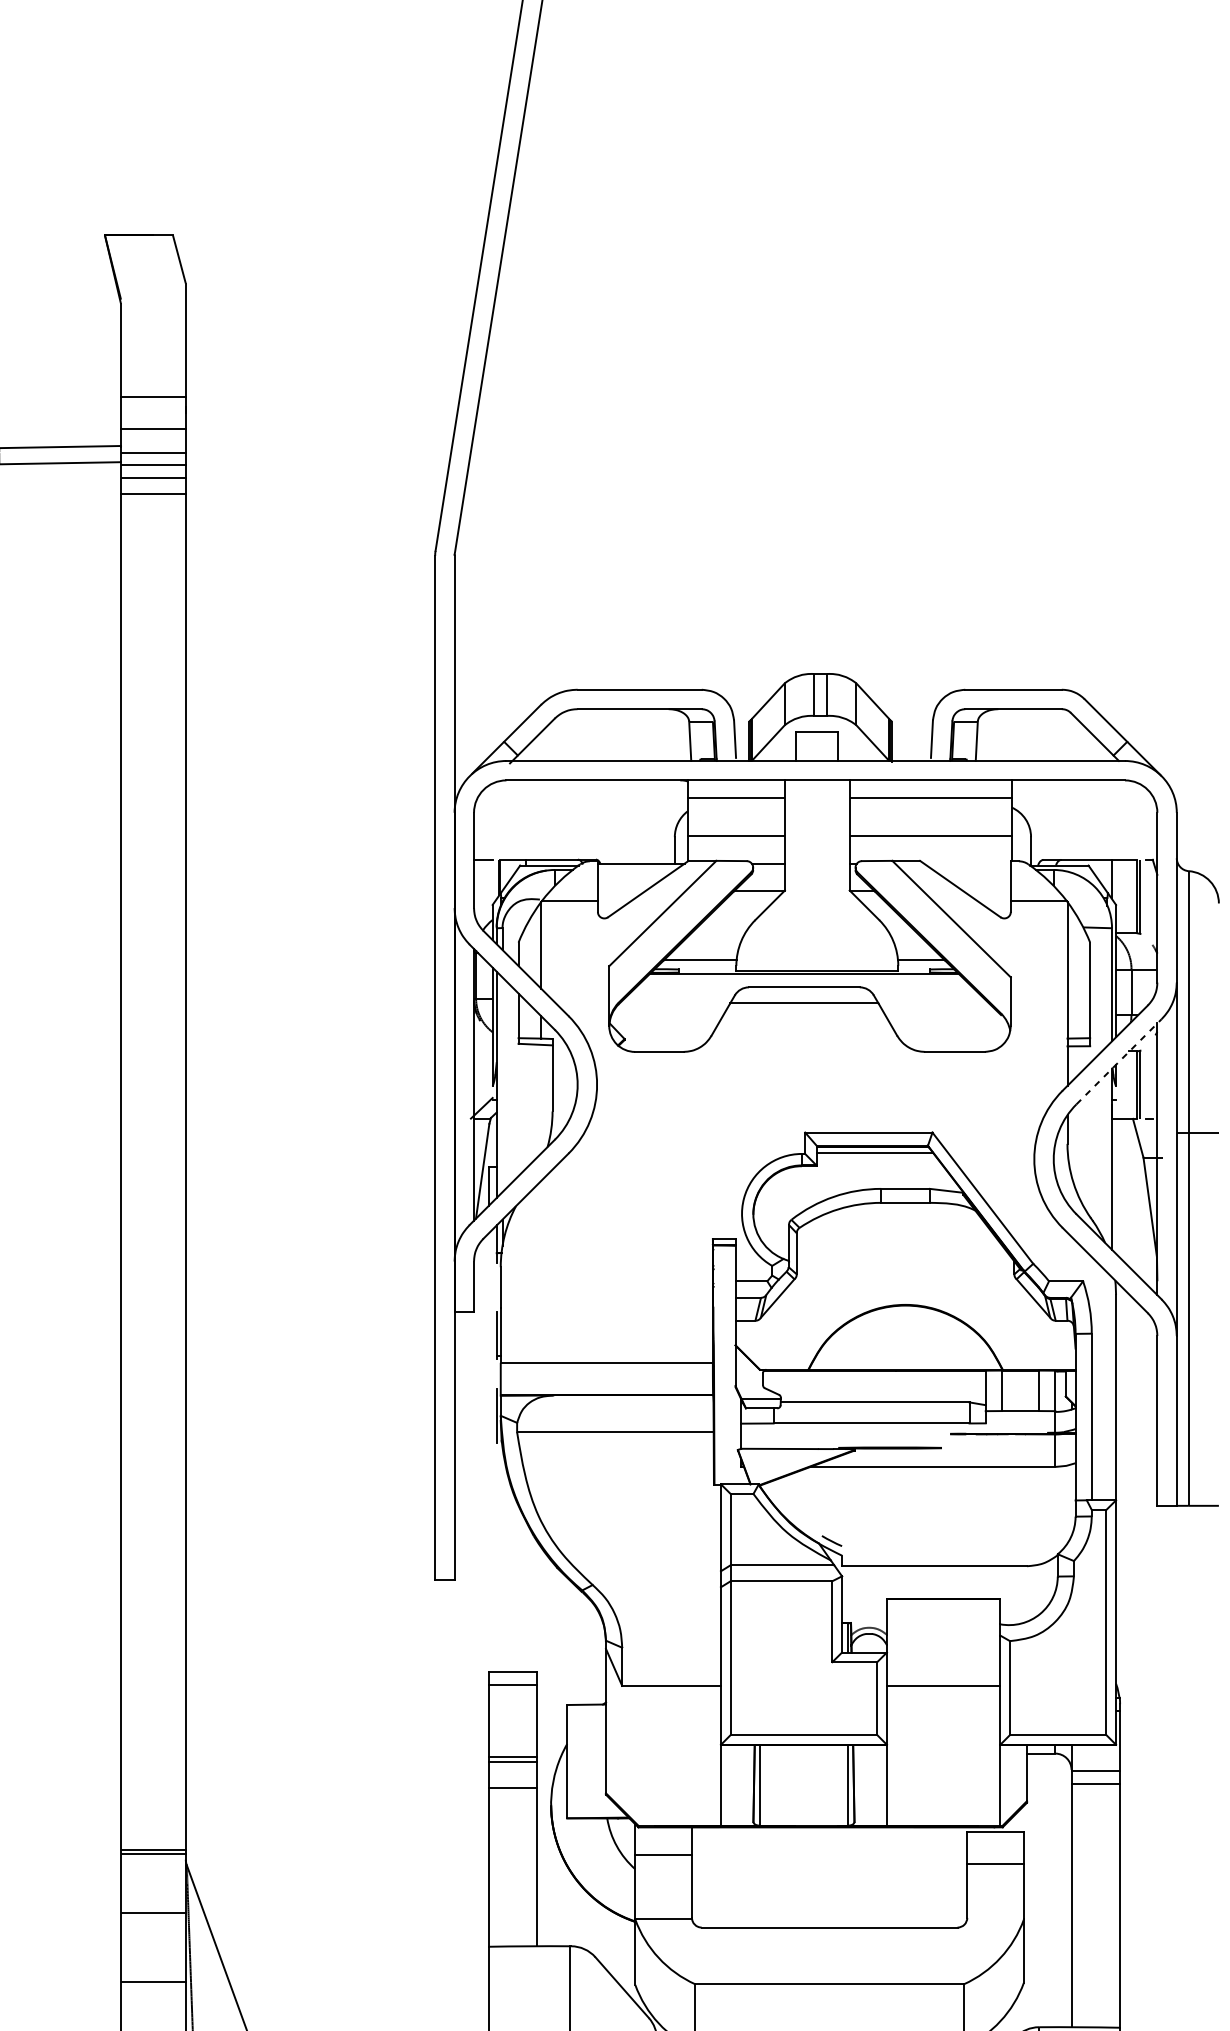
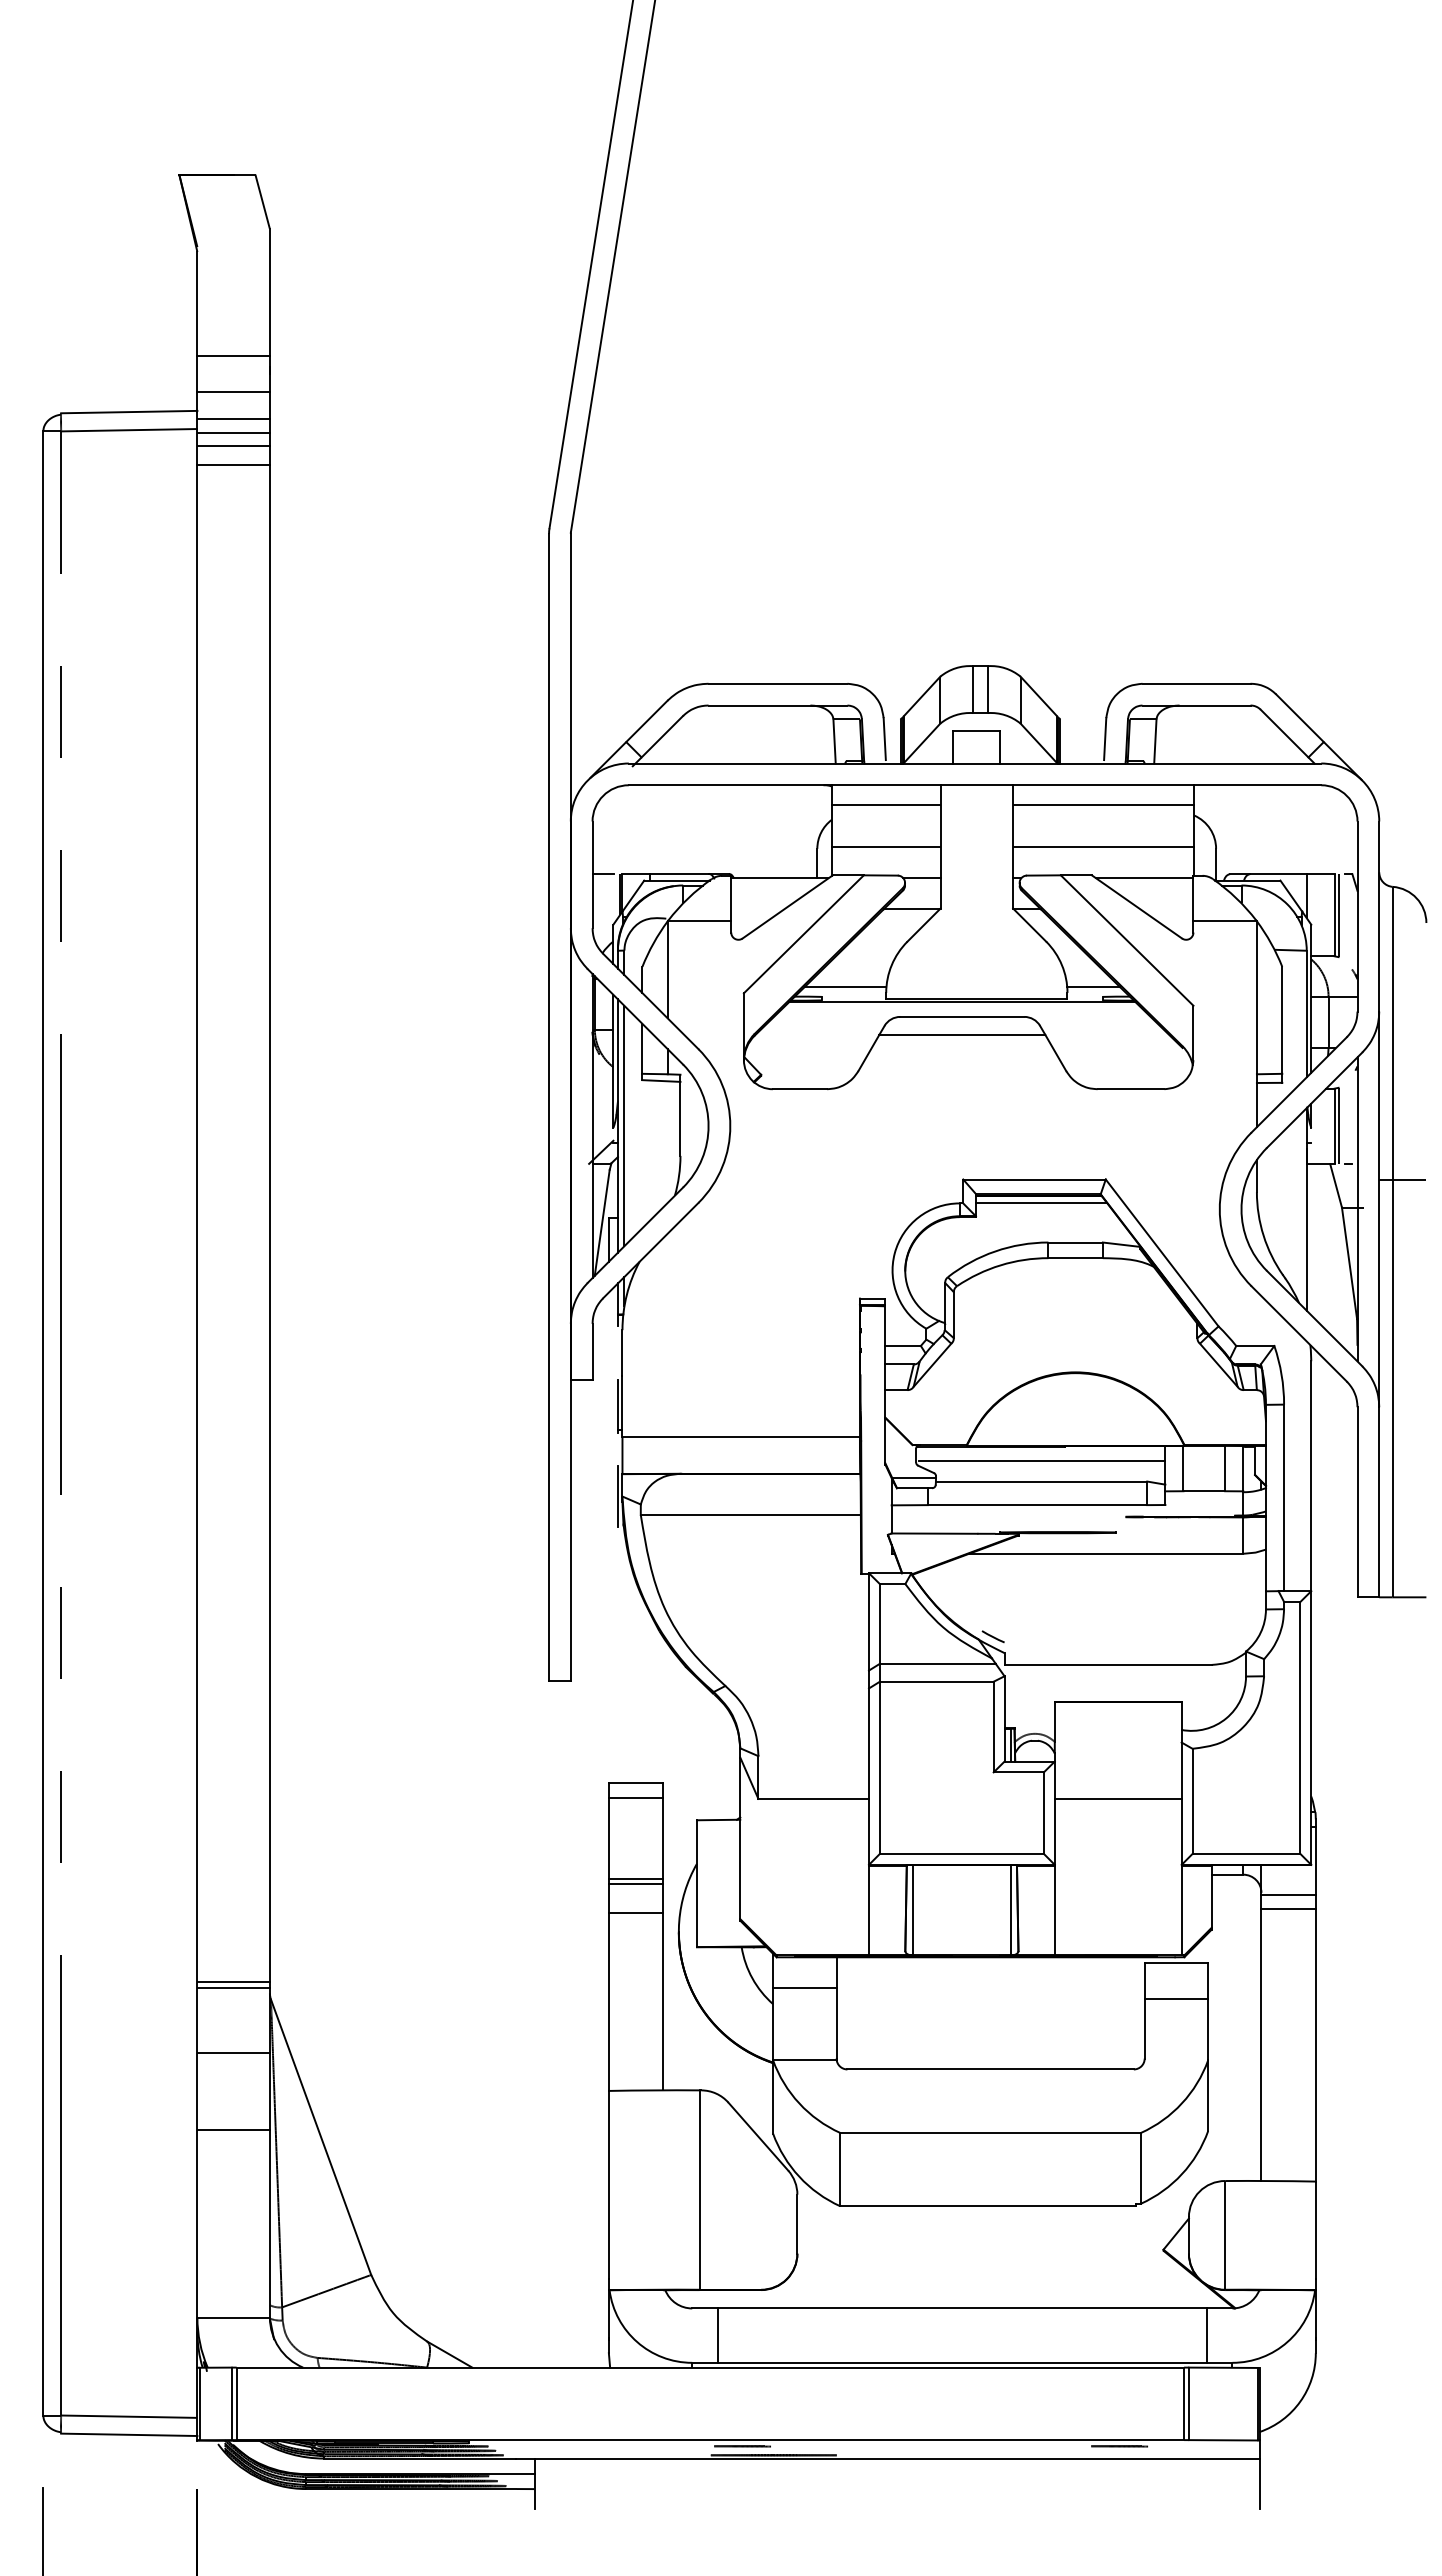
line: (967, 863) -> (1144, 878), added
line: (1118, 1061) -> (1314, 1099), dashed -> solid
line: (502, 1084) -> (624, 1125), added
line: (875, 1383) -> (1041, 1460), added

